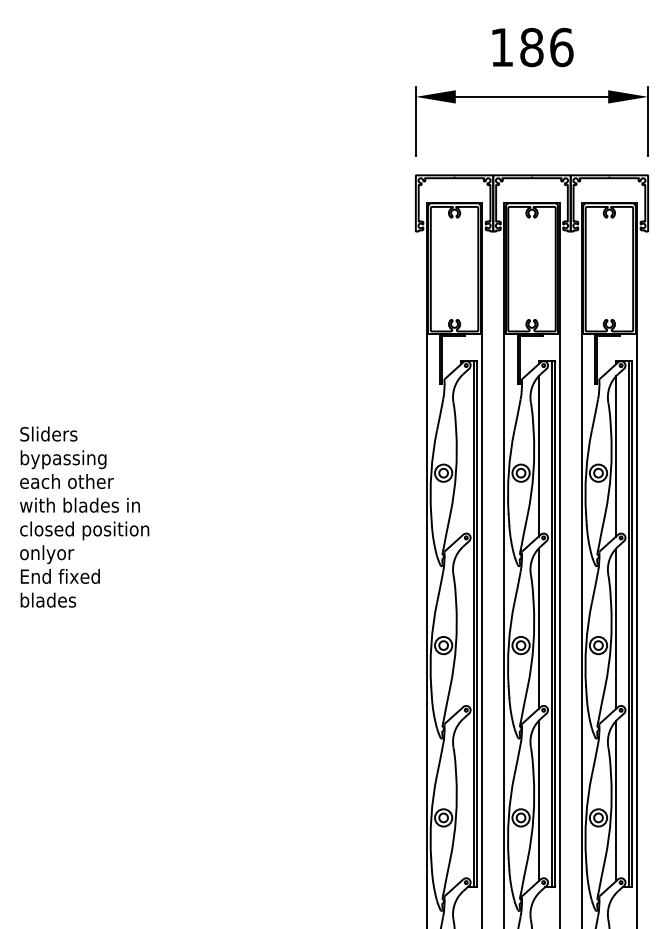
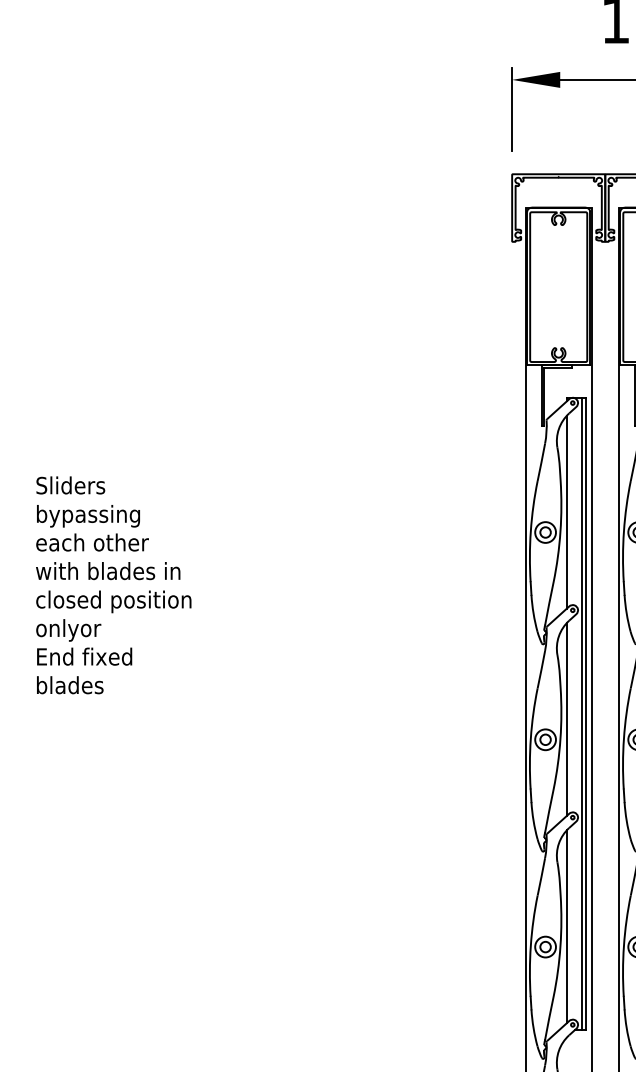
line: (461, 456) -> (567, 512), added
line: (461, 628) -> (567, 719), added
line: (461, 800) -> (567, 926), added

